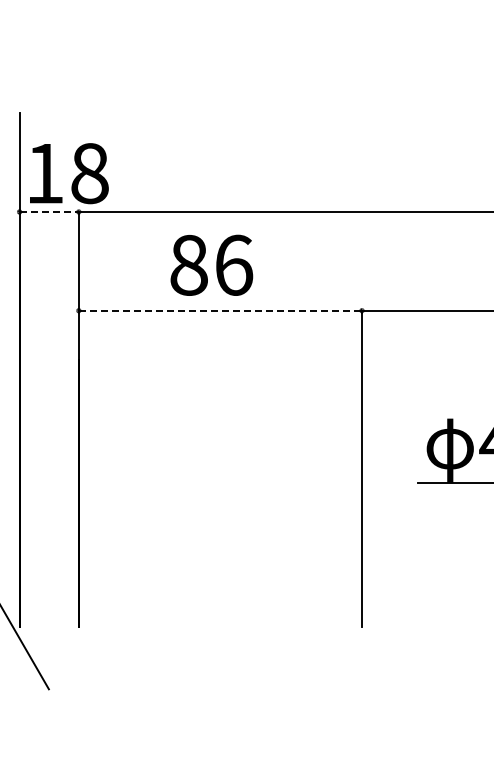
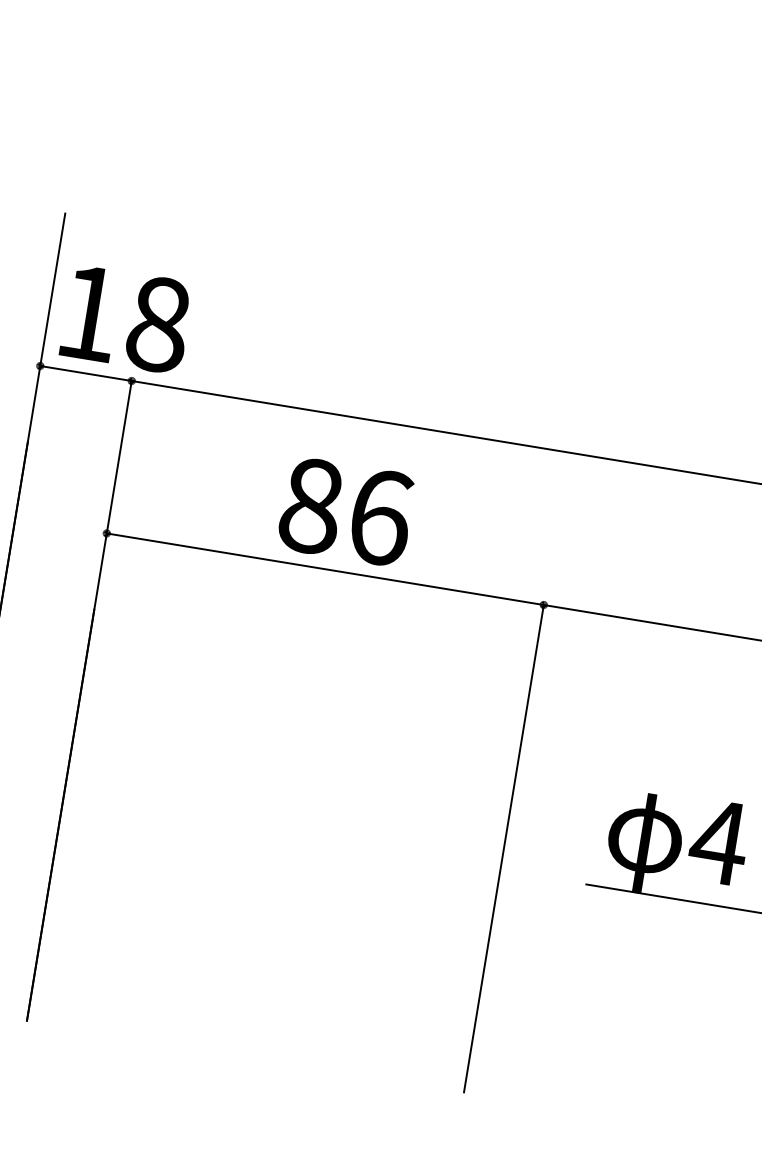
line: (49, 211) -> (86, 372), dashed -> solid
text: (211, 264) -> (346, 510), moved
line: (220, 310) -> (325, 568), dashed -> solid

